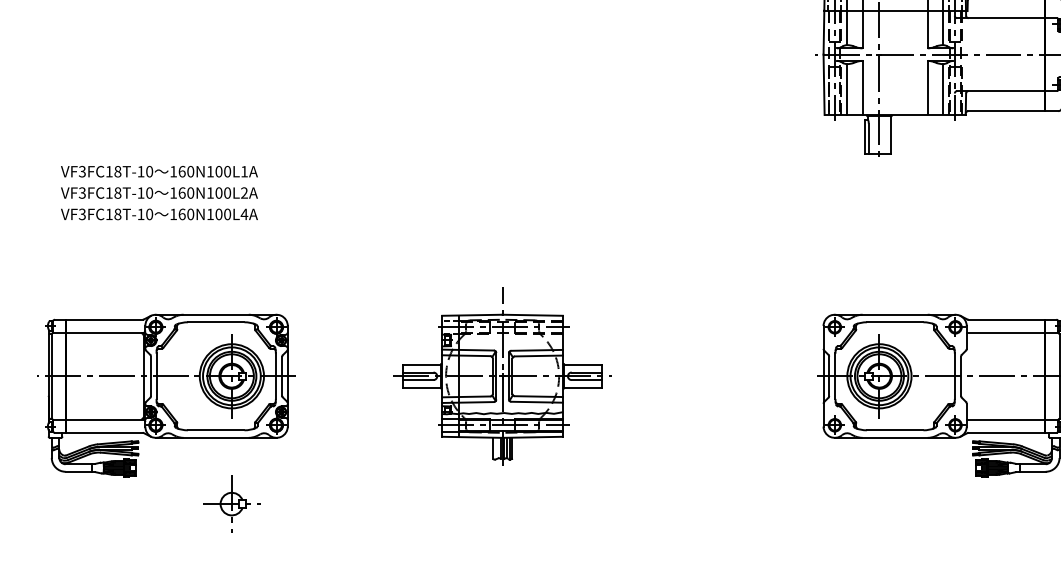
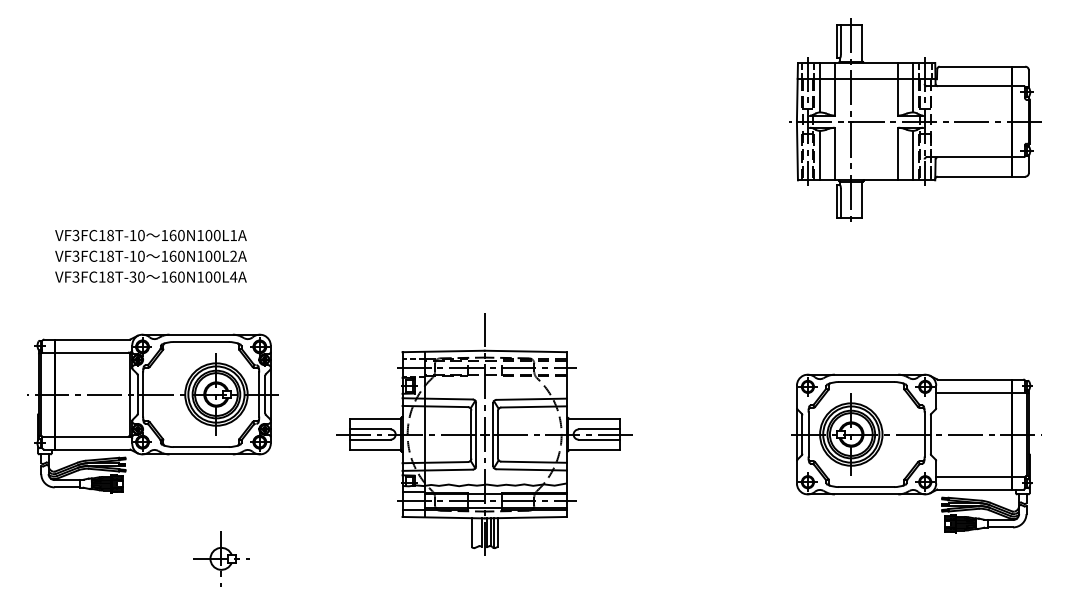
text: (140, 213) -> (132, 276), VF3FC18T-10 -> VF3FC18T-30
part: (502, 376) -> (484, 434), size x1.4
part: (166, 395) -> (152, 413), moved

